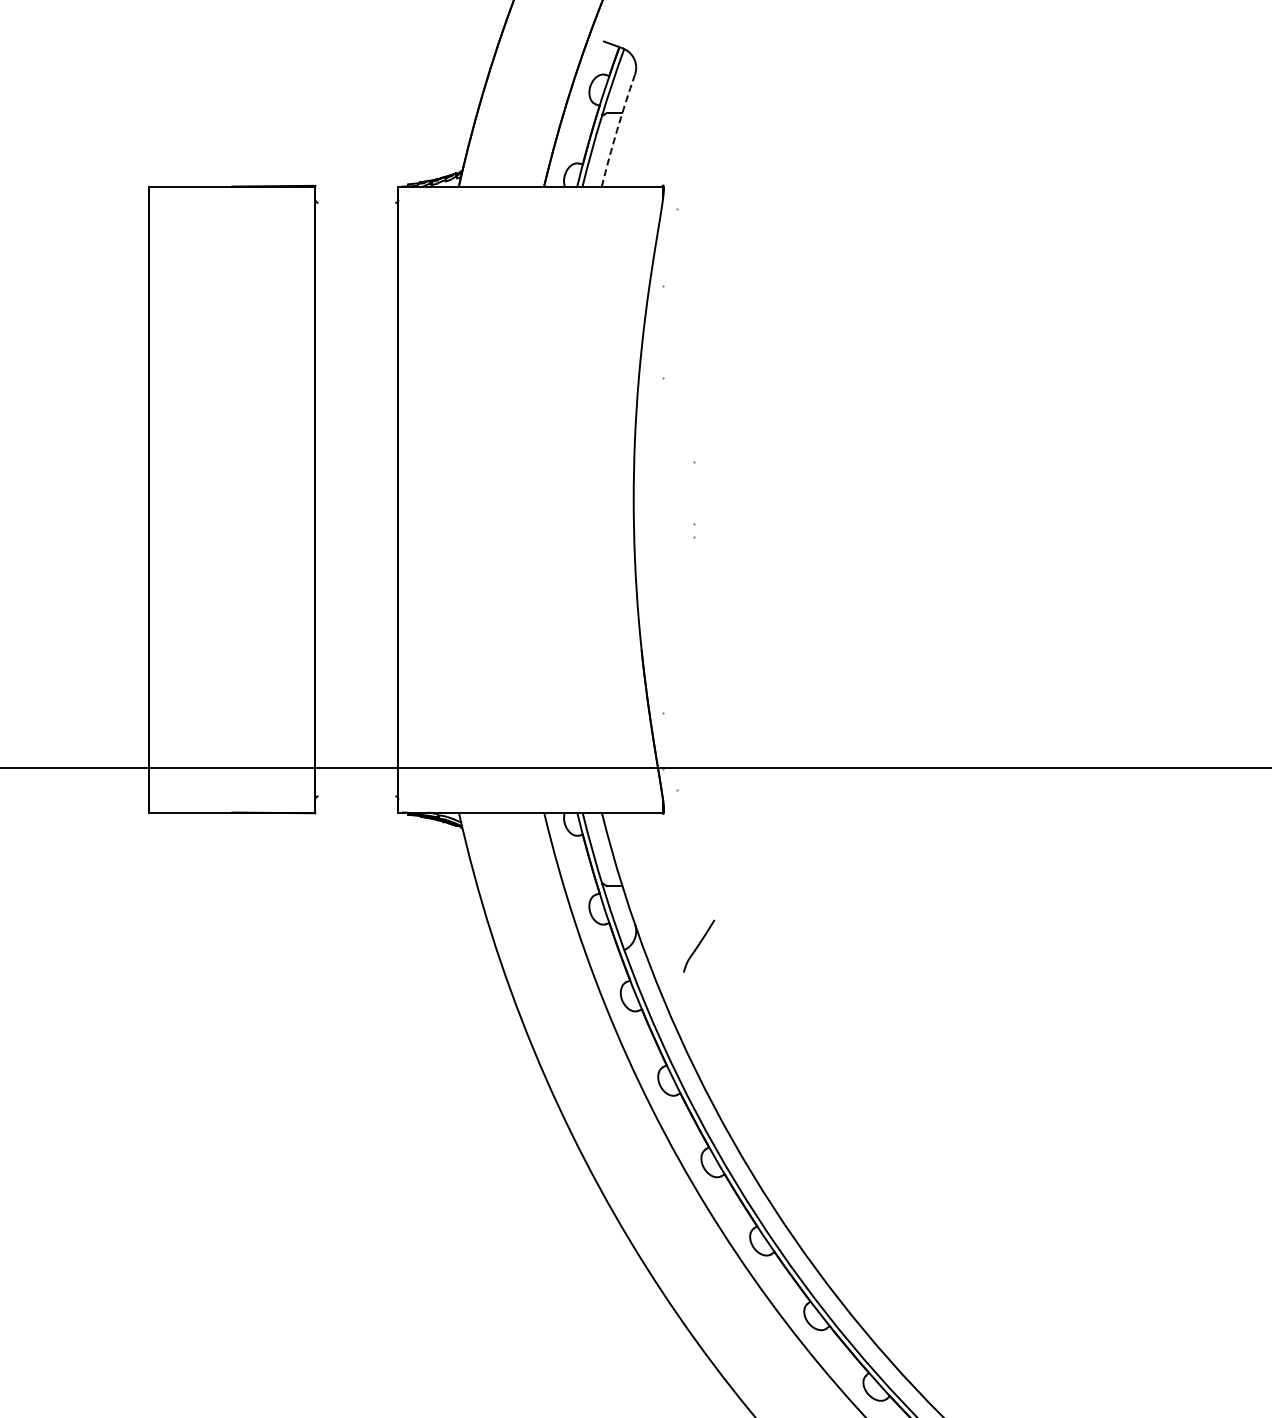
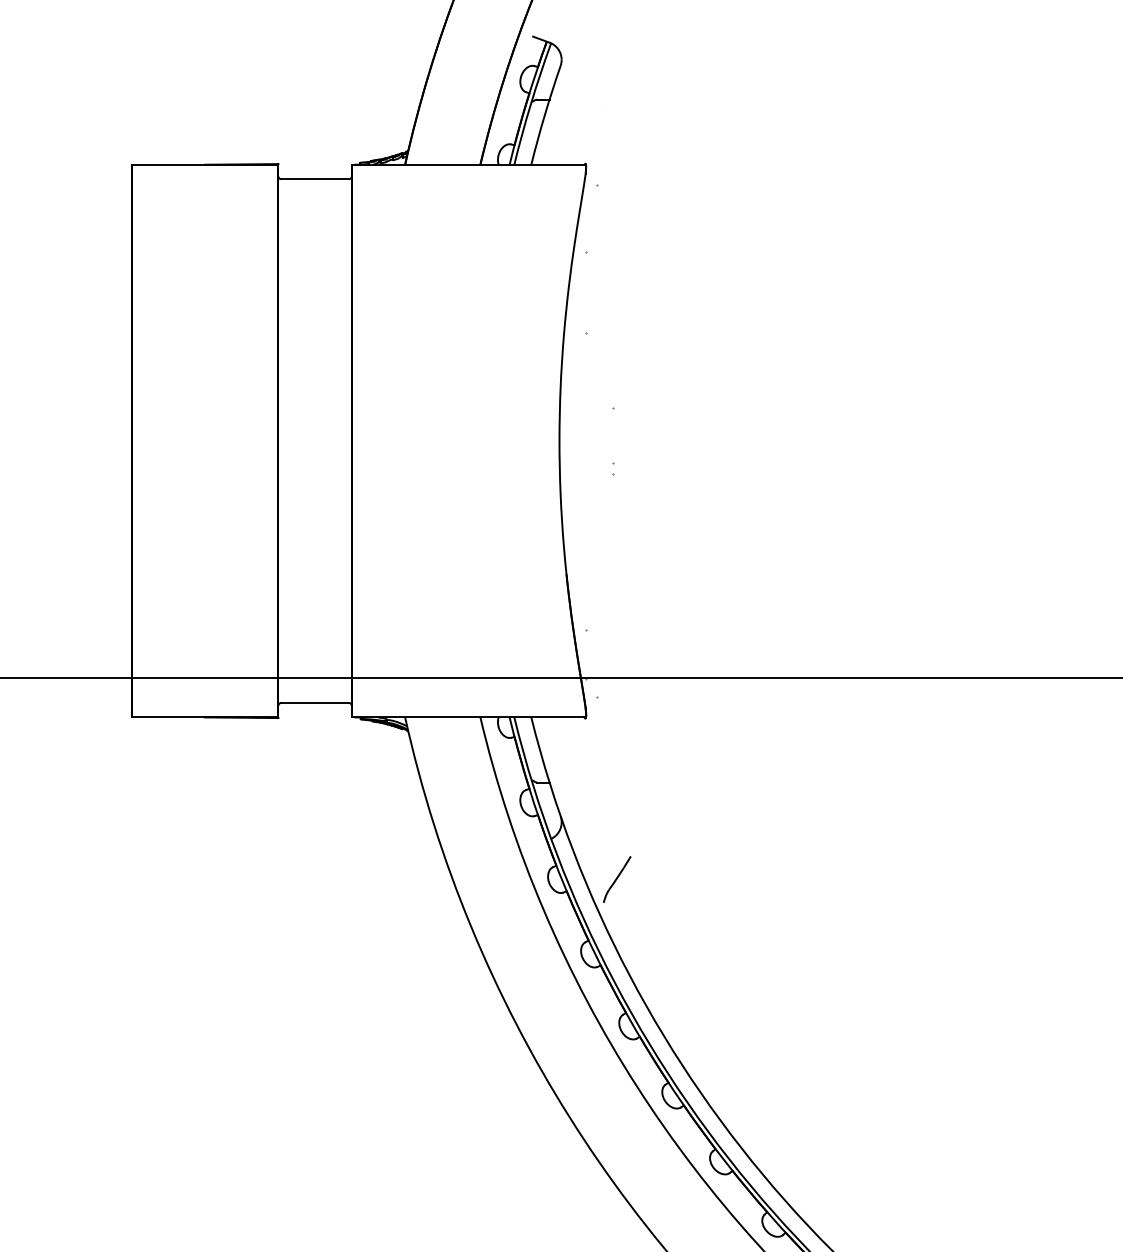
arc: (617, 130) -> (545, 115), dashed -> solid
line: (356, 202) -> (314, 178), added
line: (356, 796) -> (314, 703), added
part: (699, 945) -> (617, 878), moved

